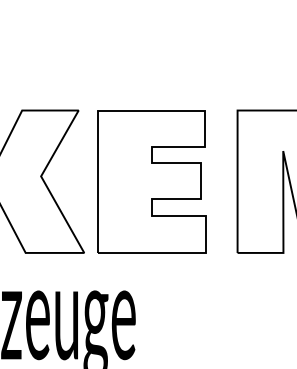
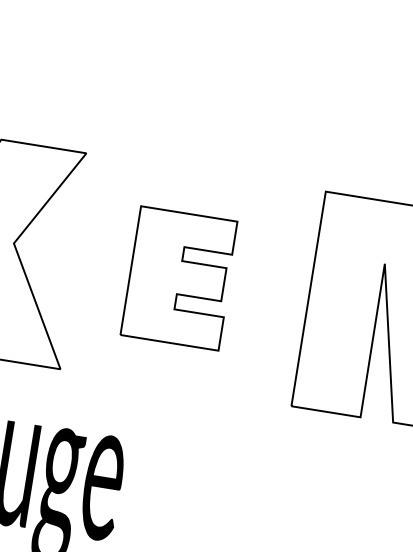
part: (151, 181) -> (179, 277), size x0.6

